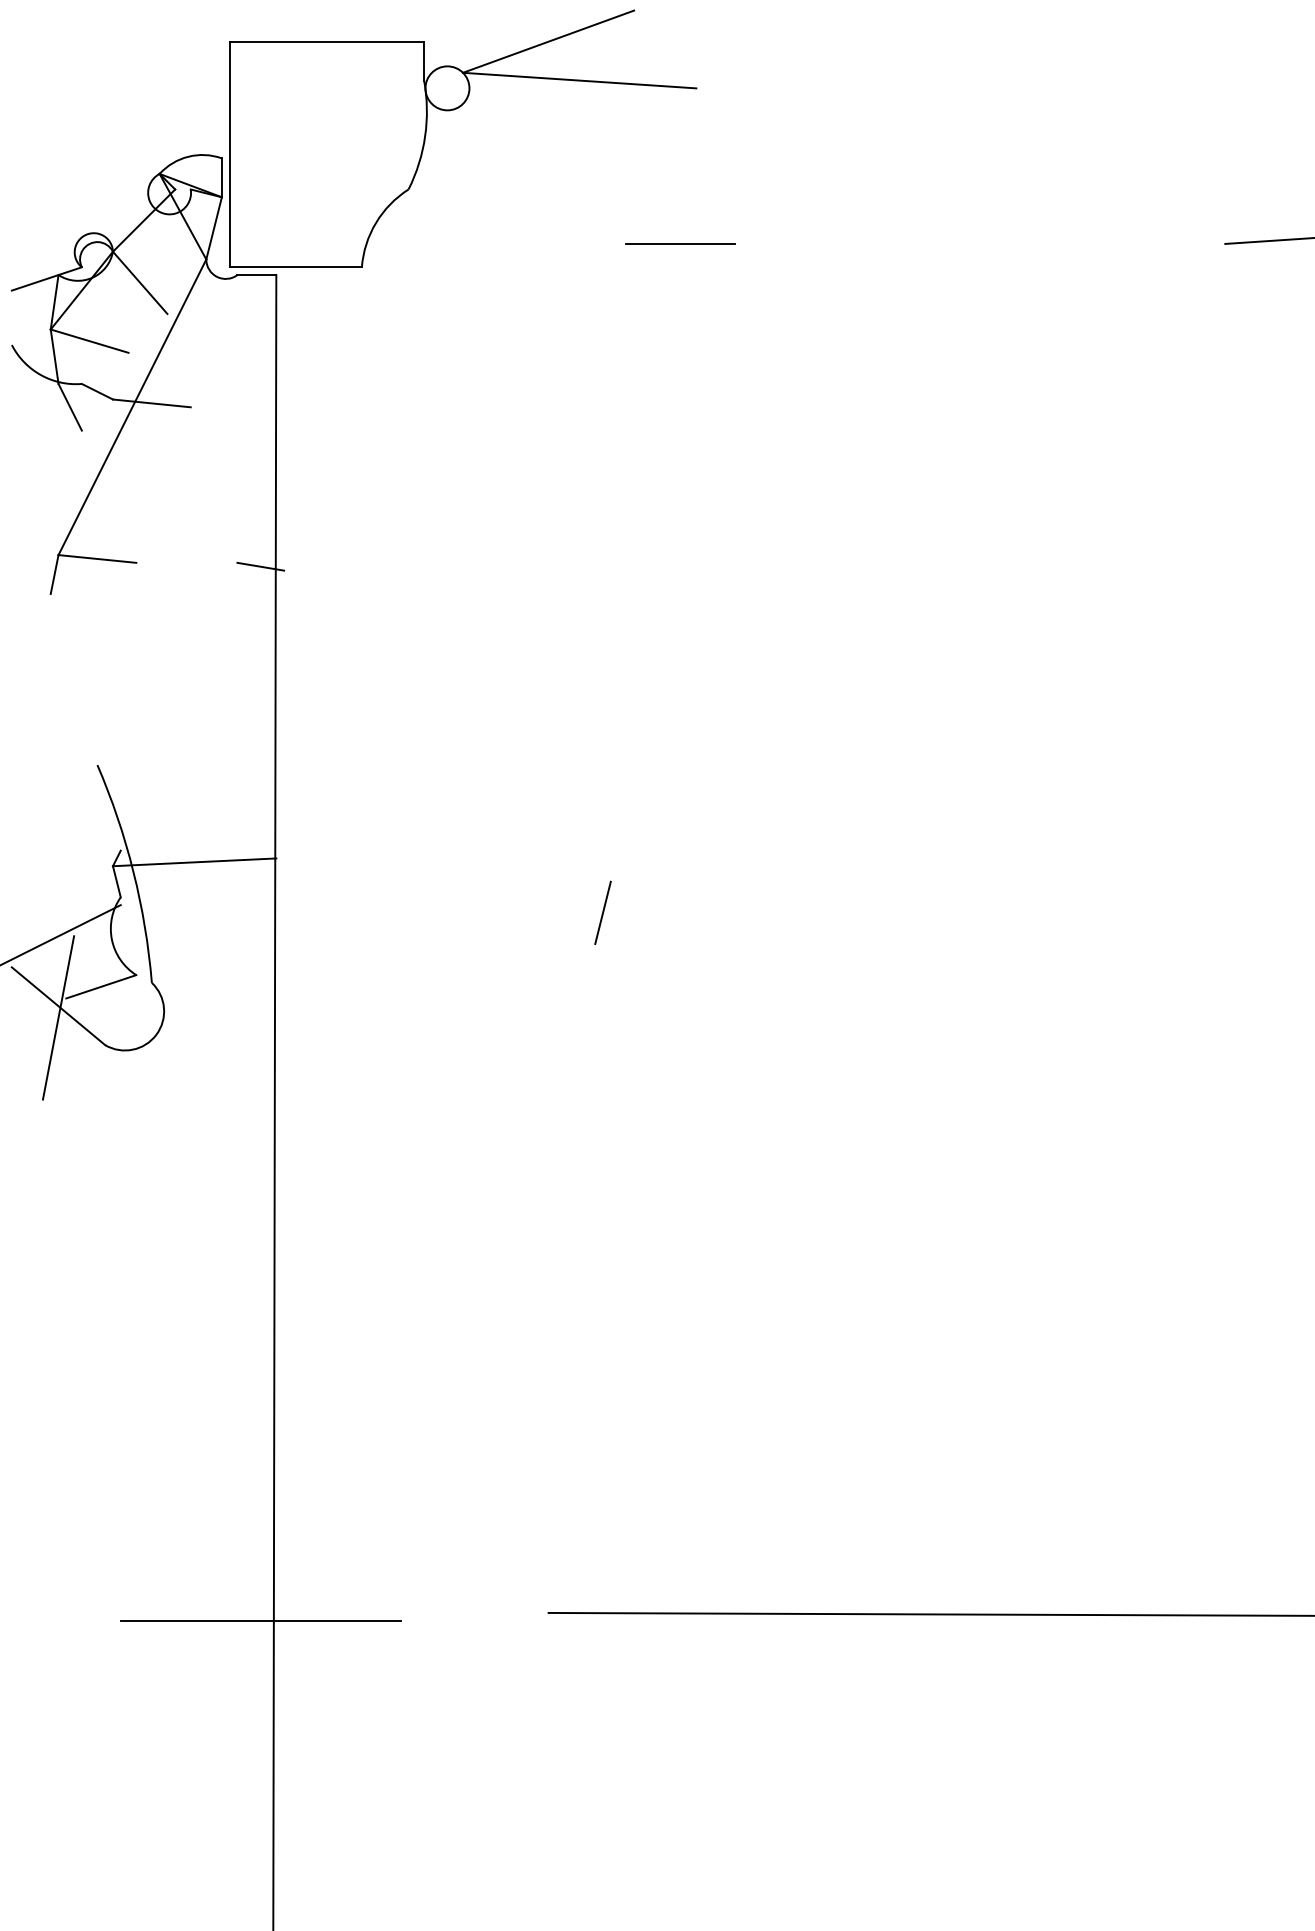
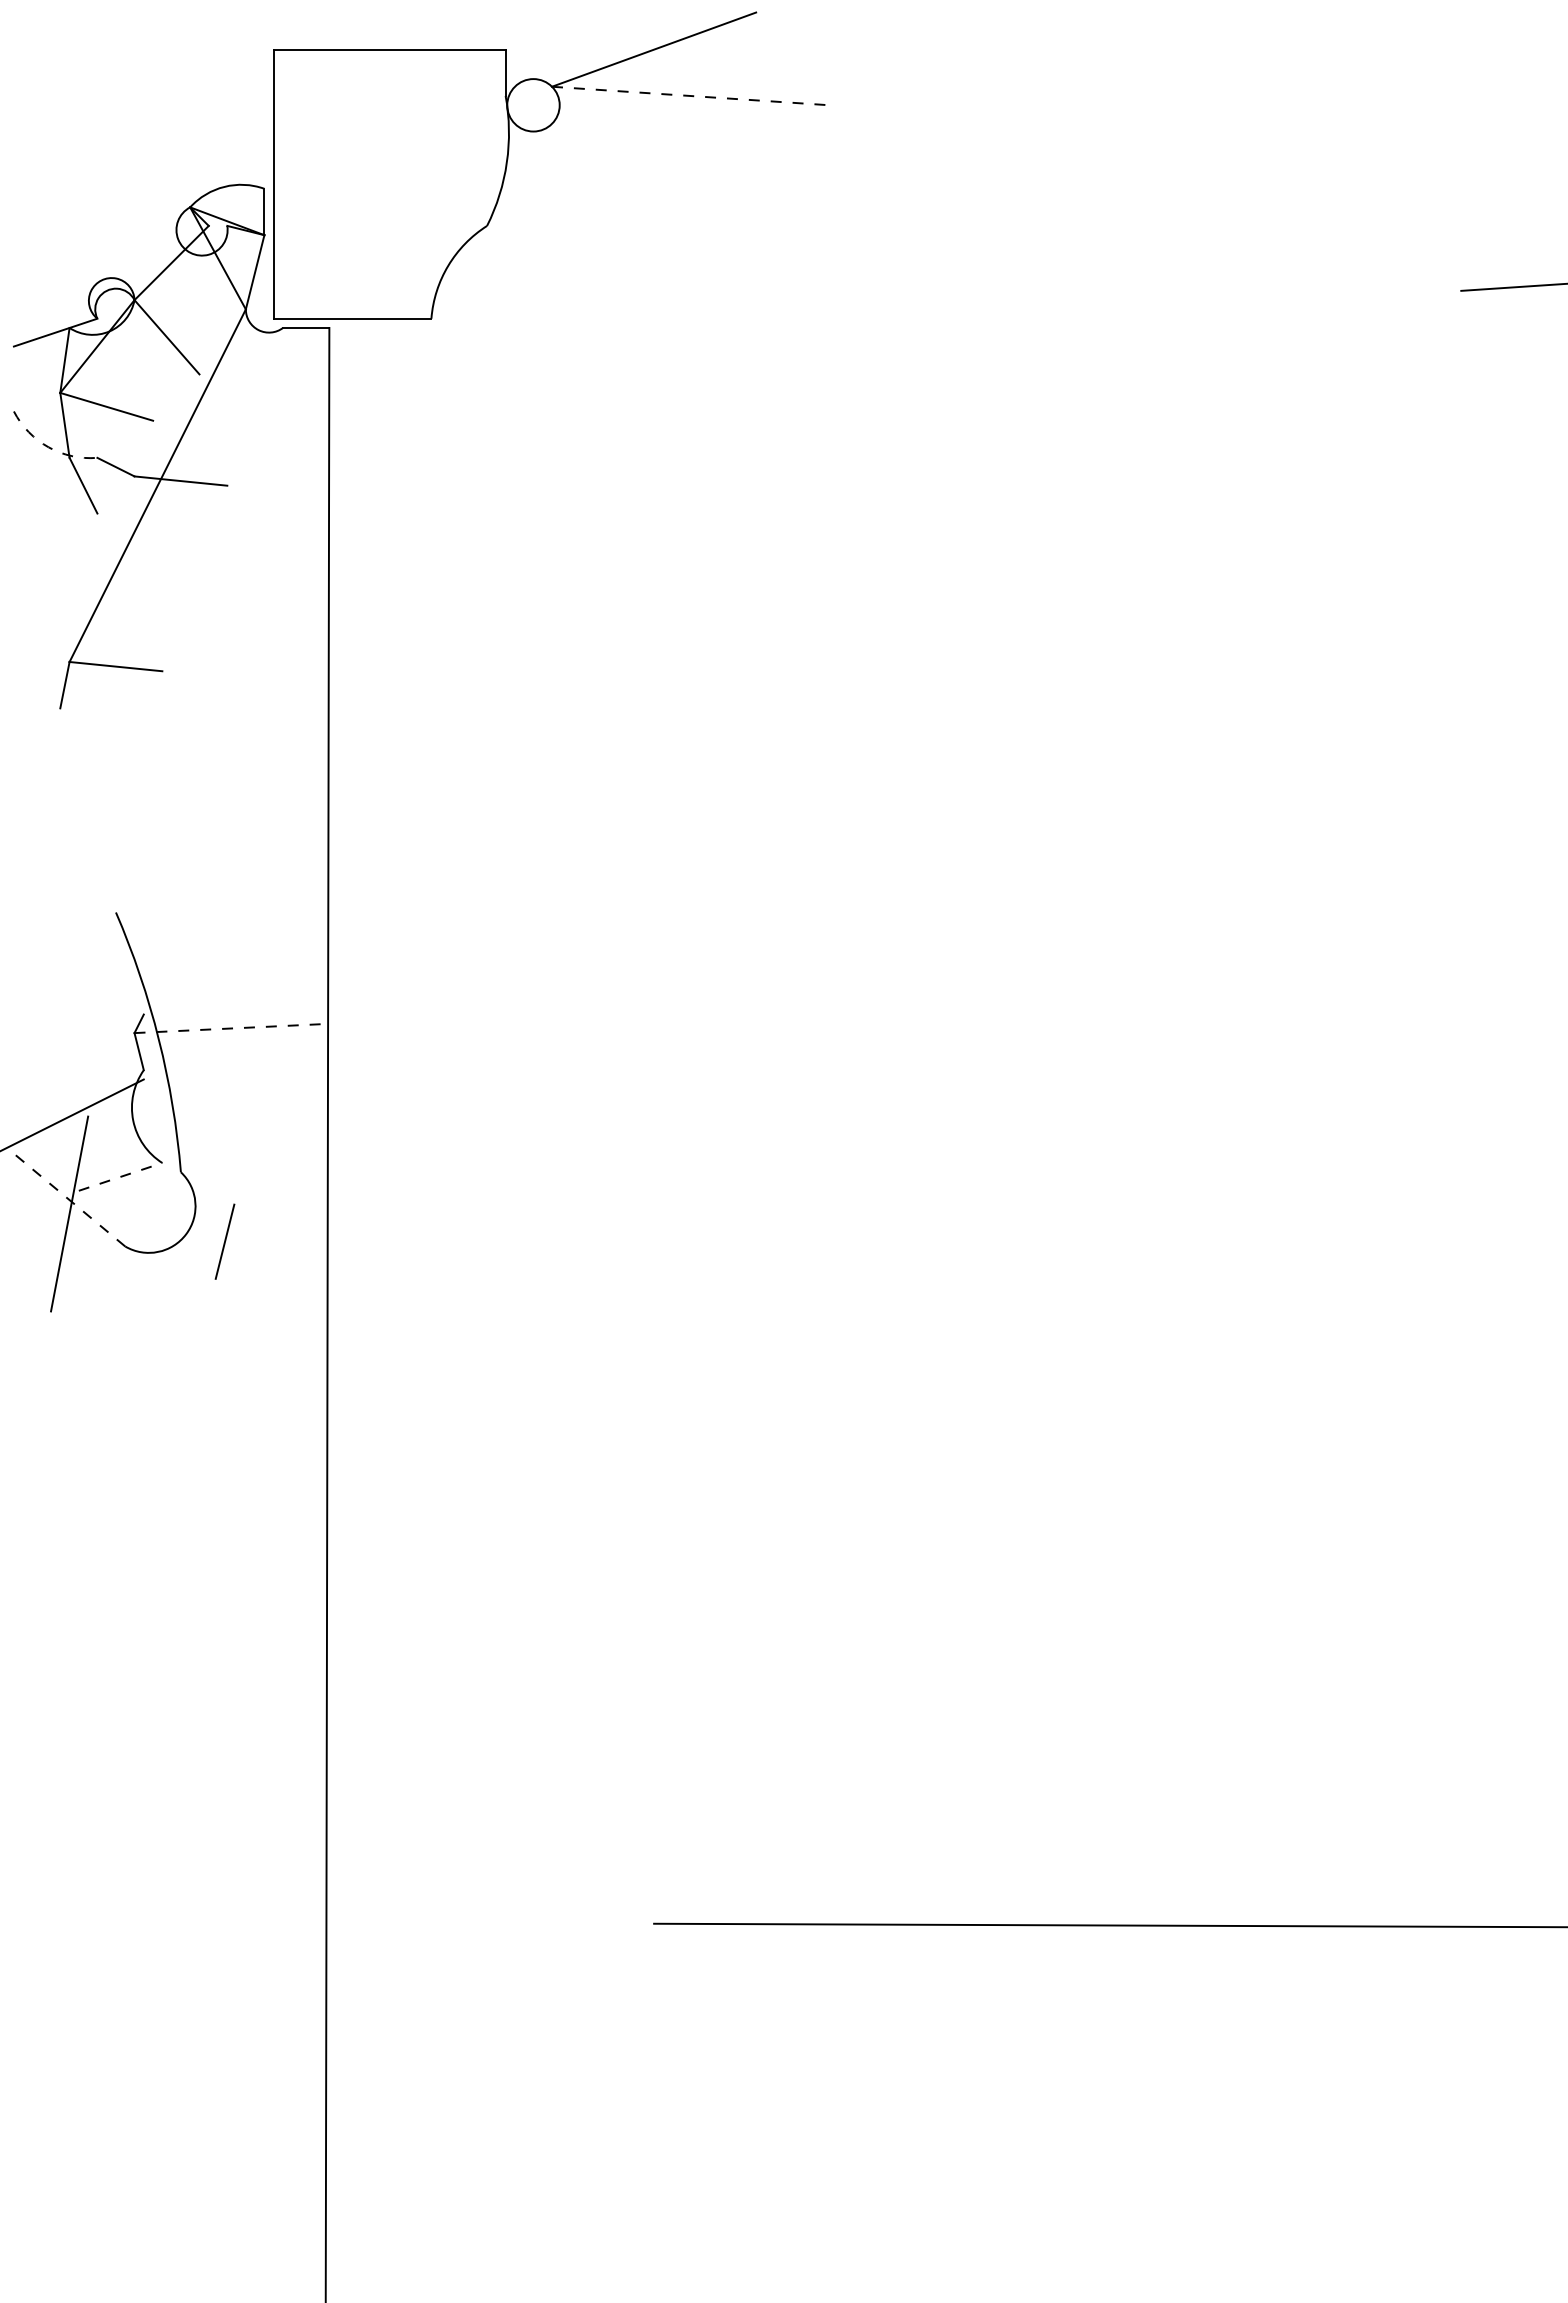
line: (579, 80) -> (691, 96), solid -> dashed
line: (680, 243) -> (811, 290), removed
arc: (40, 375) -> (48, 447), solid -> dashed
line: (260, 566) -> (310, 675), removed
line: (194, 862) -> (231, 1028), solid -> dashed
line: (602, 912) -> (224, 1241), moved
line: (102, 986) -> (121, 1176), solid -> dashed
line: (58, 1005) -> (69, 1199), solid -> dashed
line: (260, 1621) -> (310, 1933), removed

